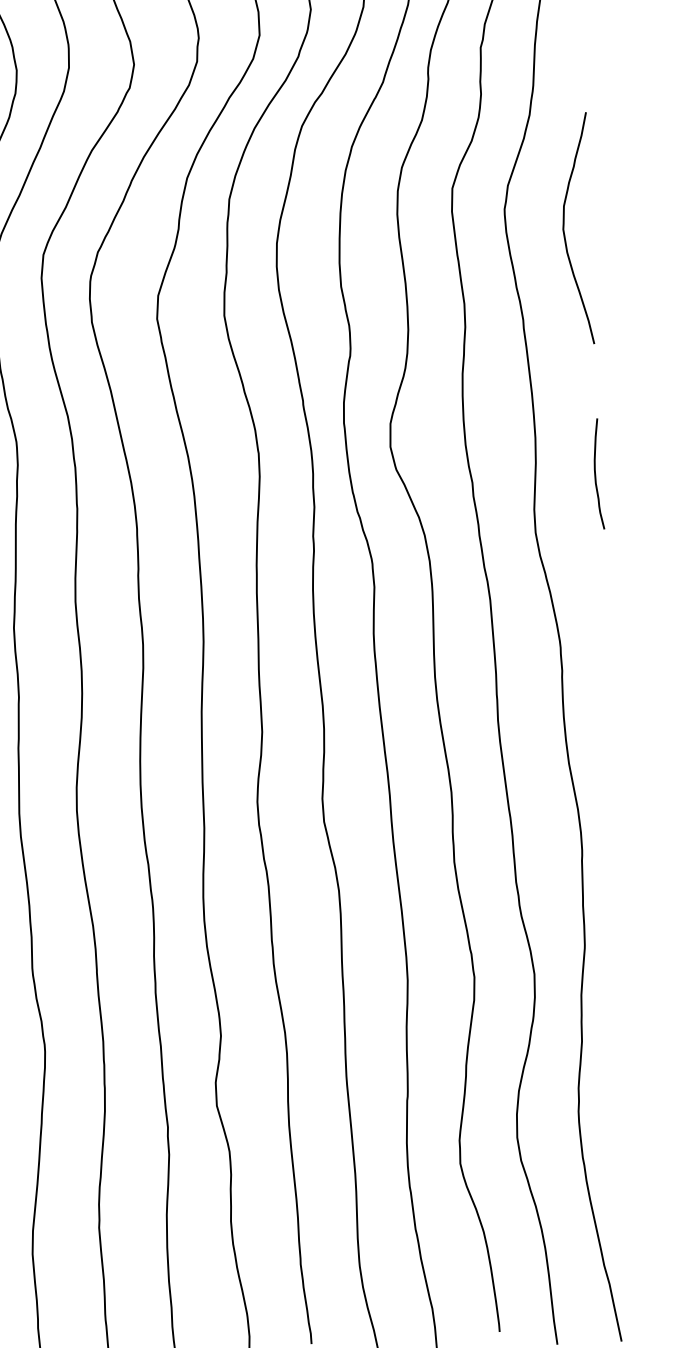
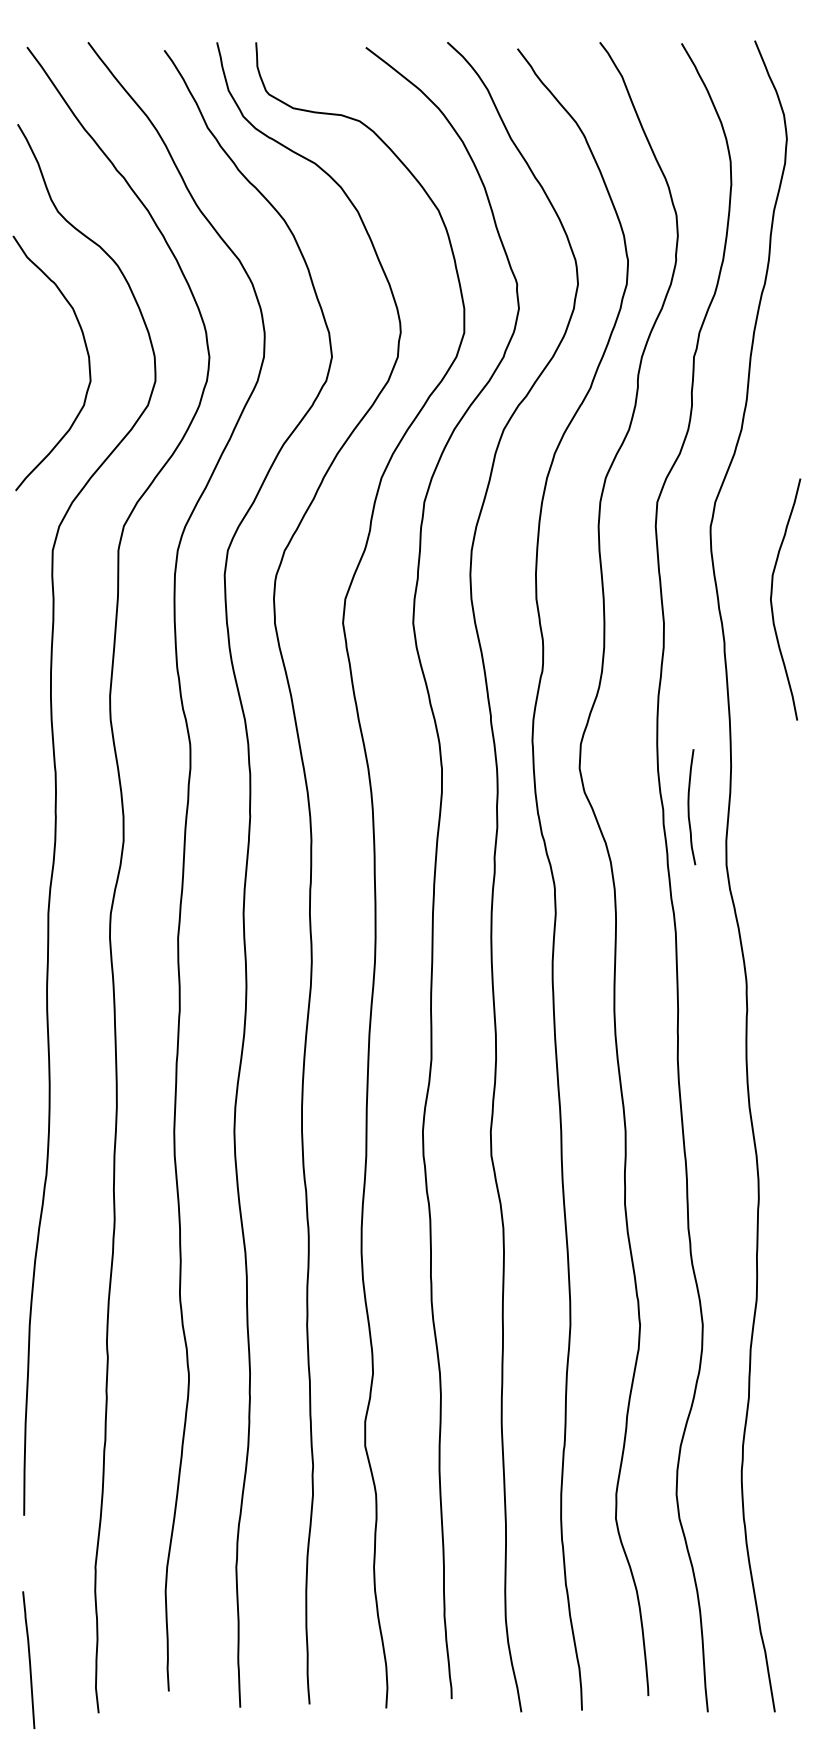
curve: (564, 226) -> (772, 596), moved
curve: (596, 474) -> (689, 807), moved

